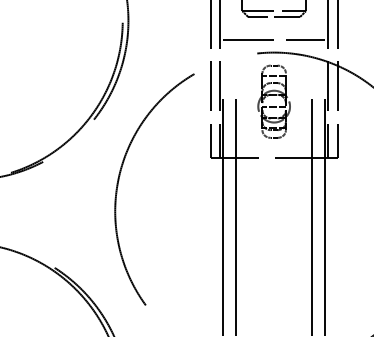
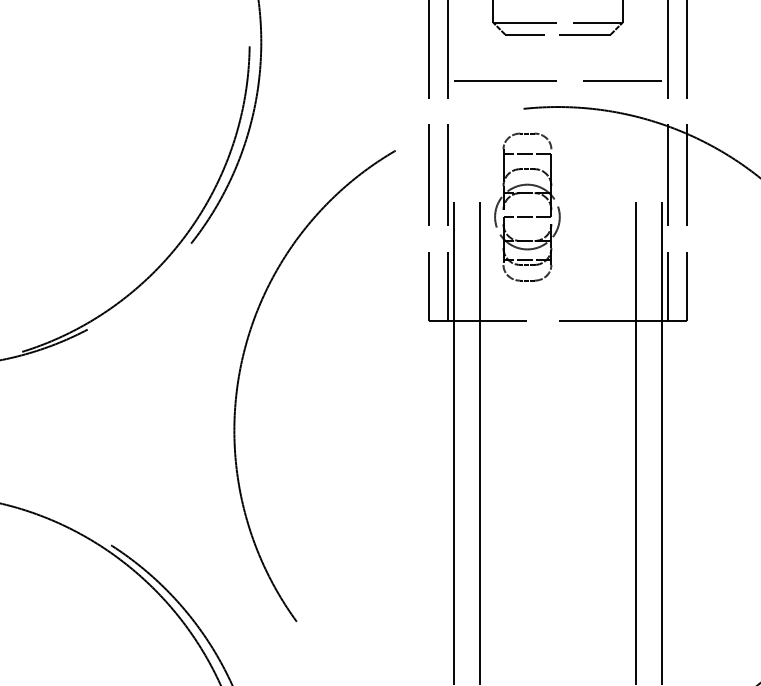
part: (273, 101) -> (526, 206), moved

